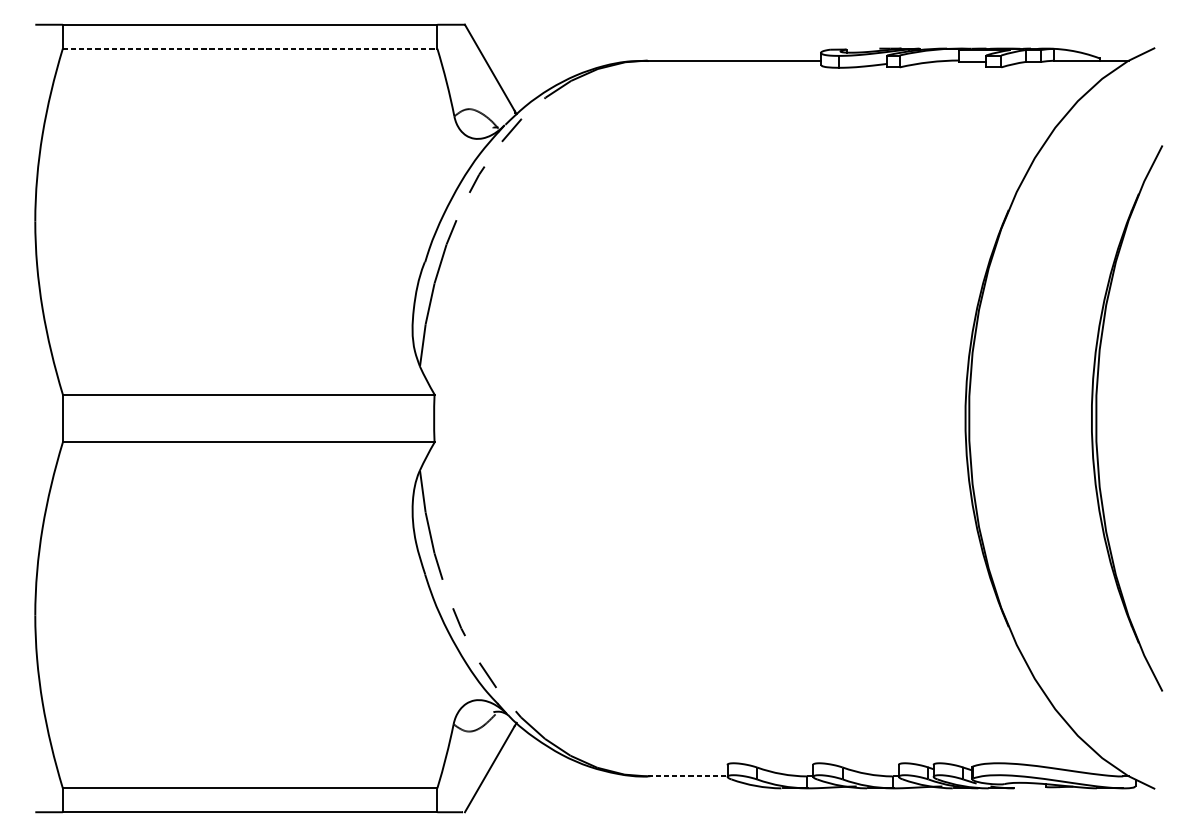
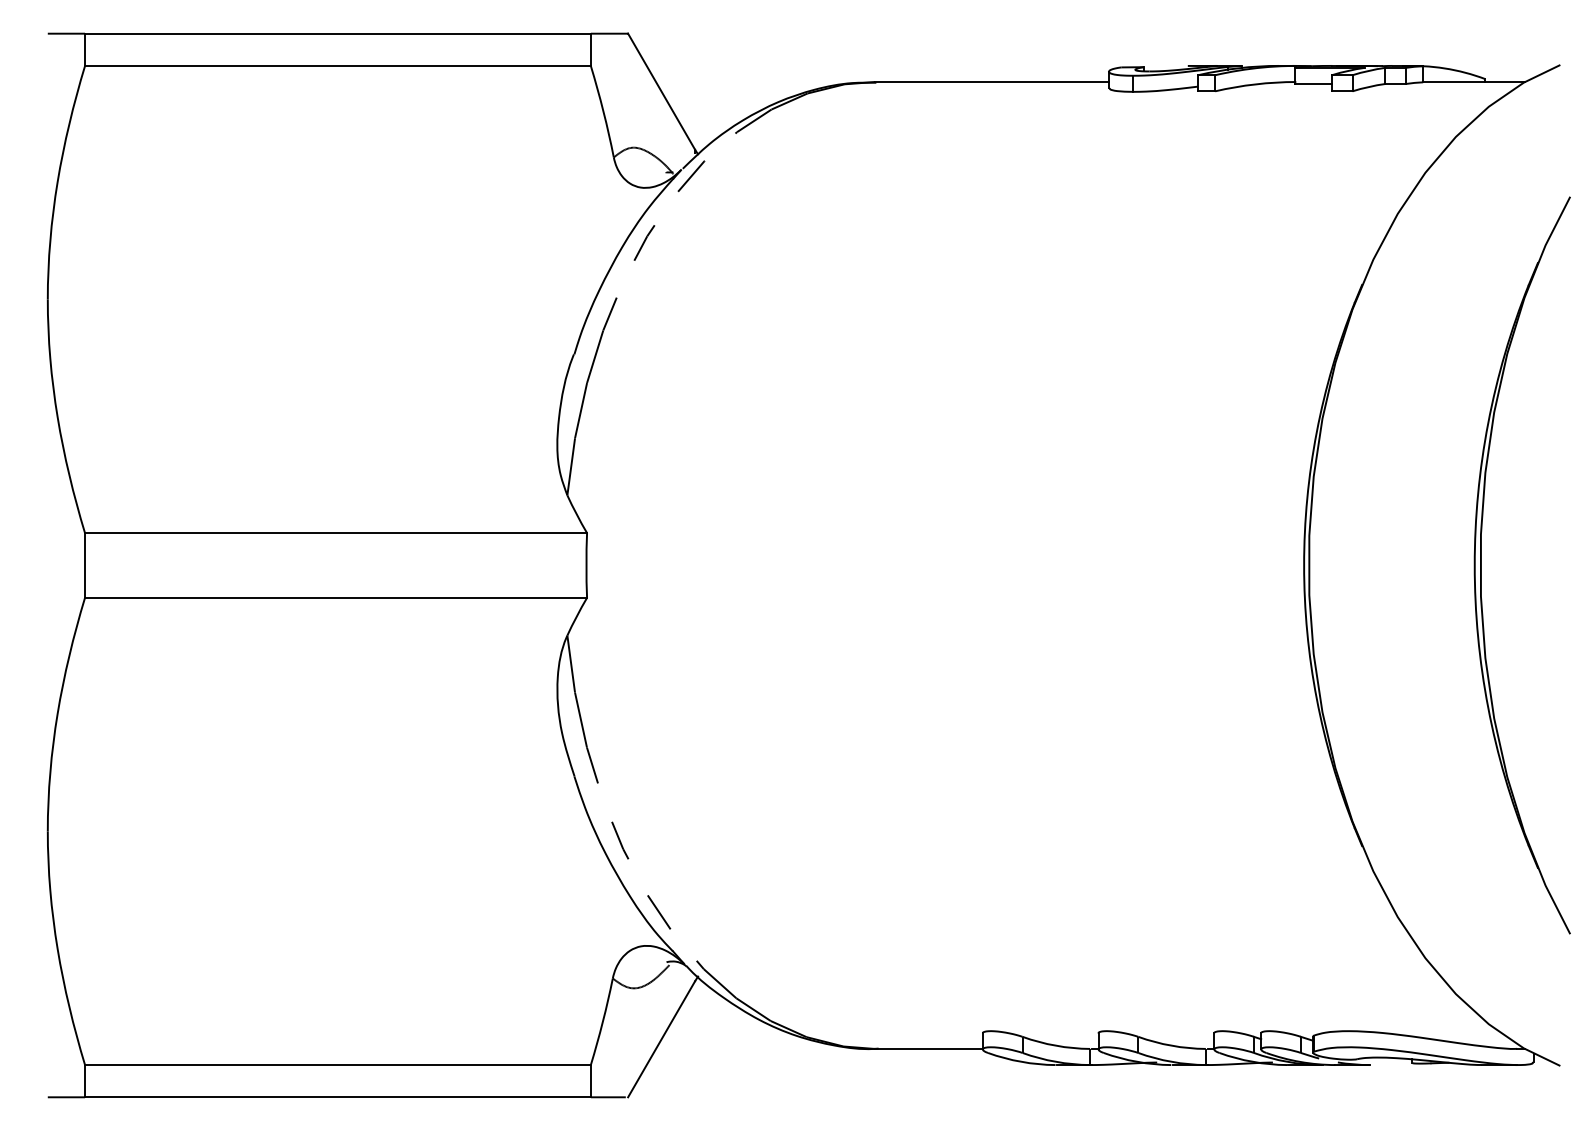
line: (249, 49) -> (337, 66), dashed -> solid
line: (687, 776) -> (928, 1048), dashed -> solid

